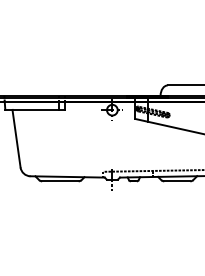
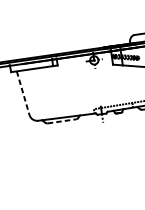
line: (16, 139) -> (23, 93), solid -> dashed
line: (60, 181) -> (62, 121), solid -> dashed

